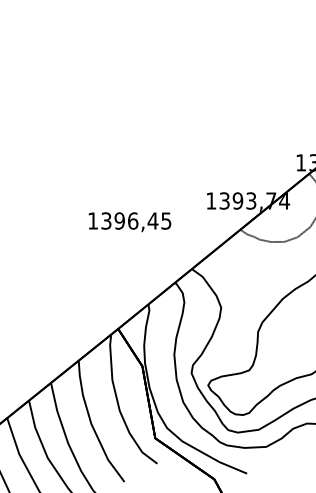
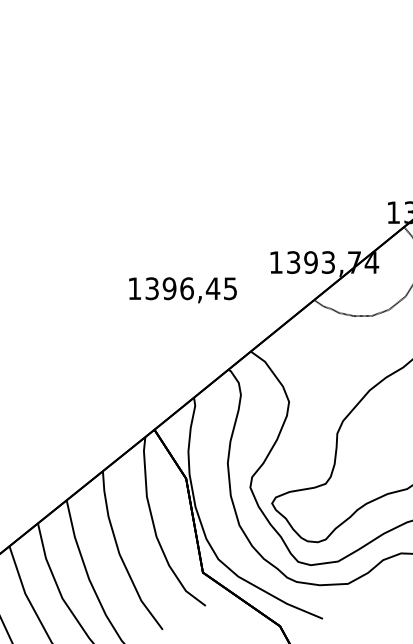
text: (129, 222) -> (182, 290), moved

